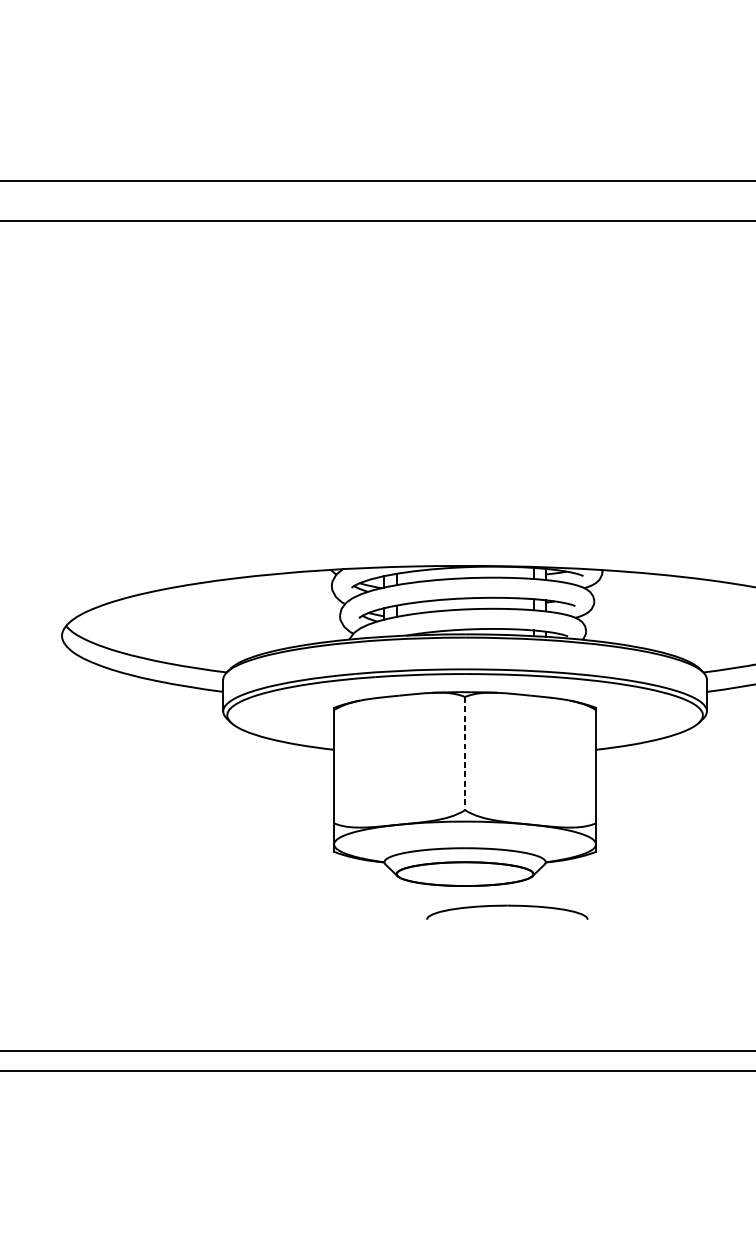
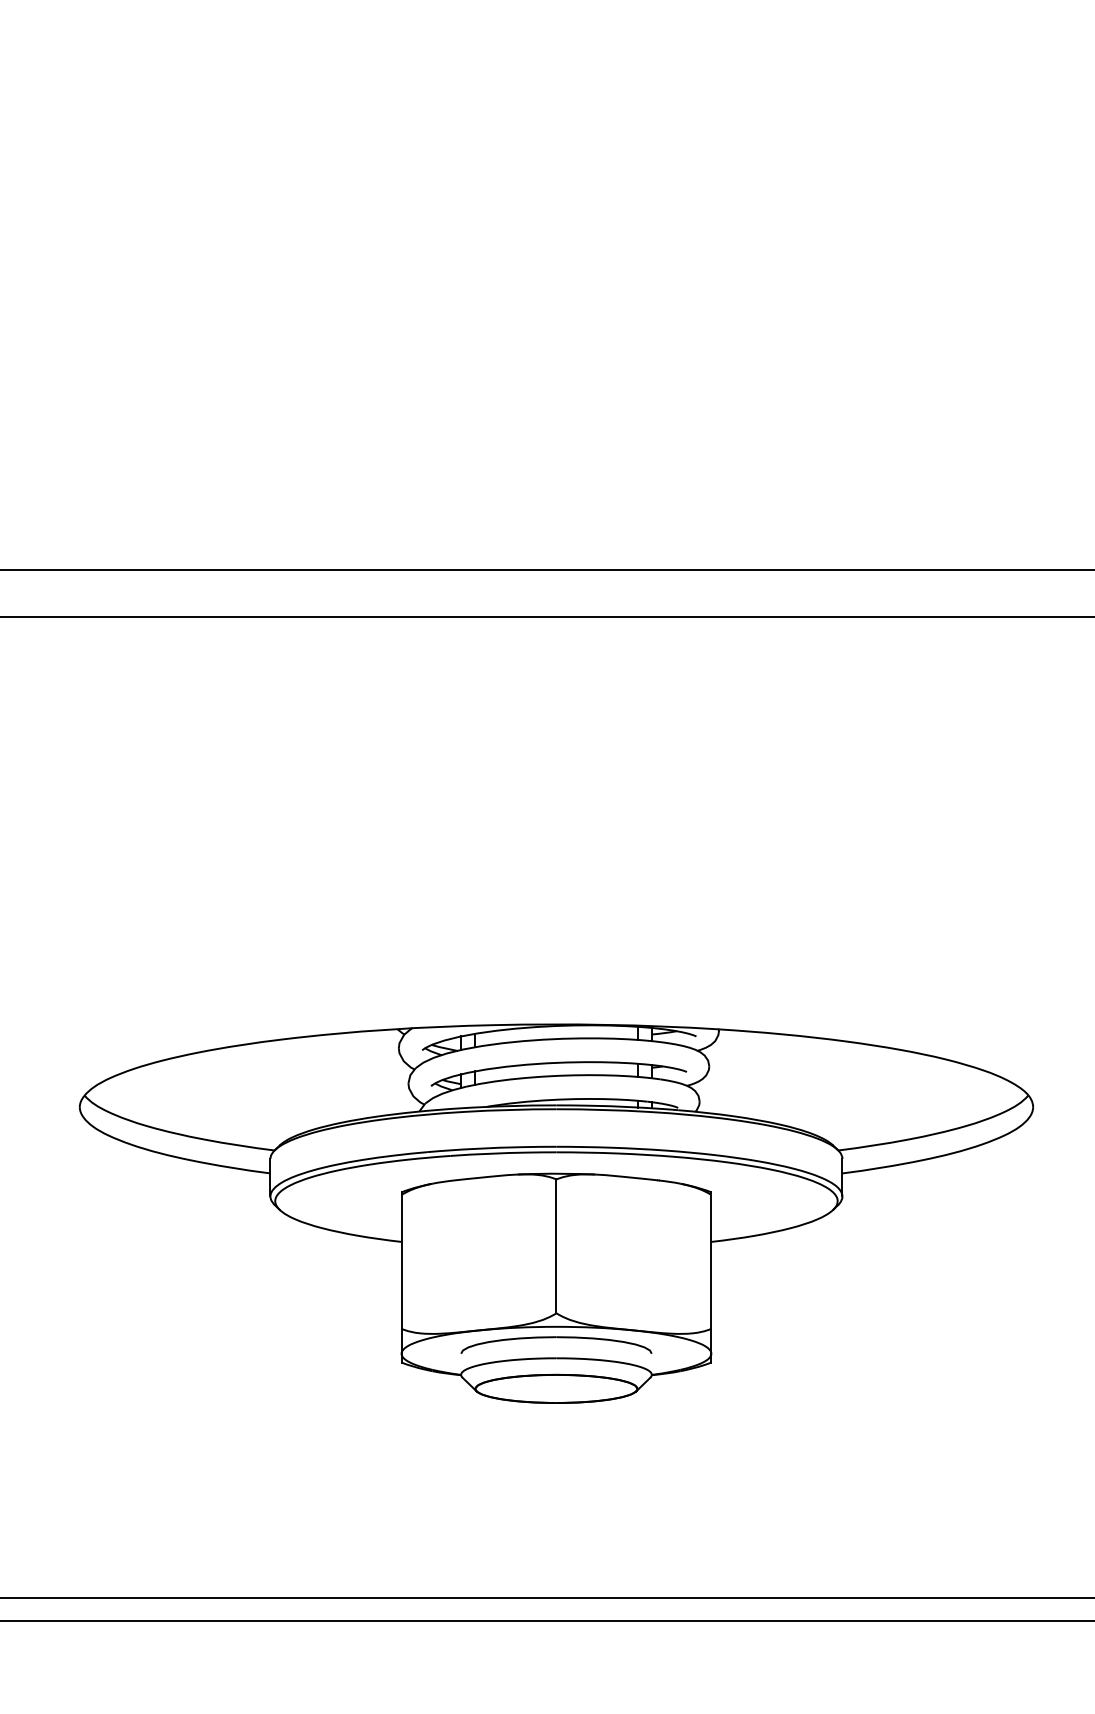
line: (465, 753) -> (556, 1246), dashed -> solid
part: (507, 911) -> (556, 1344), moved

